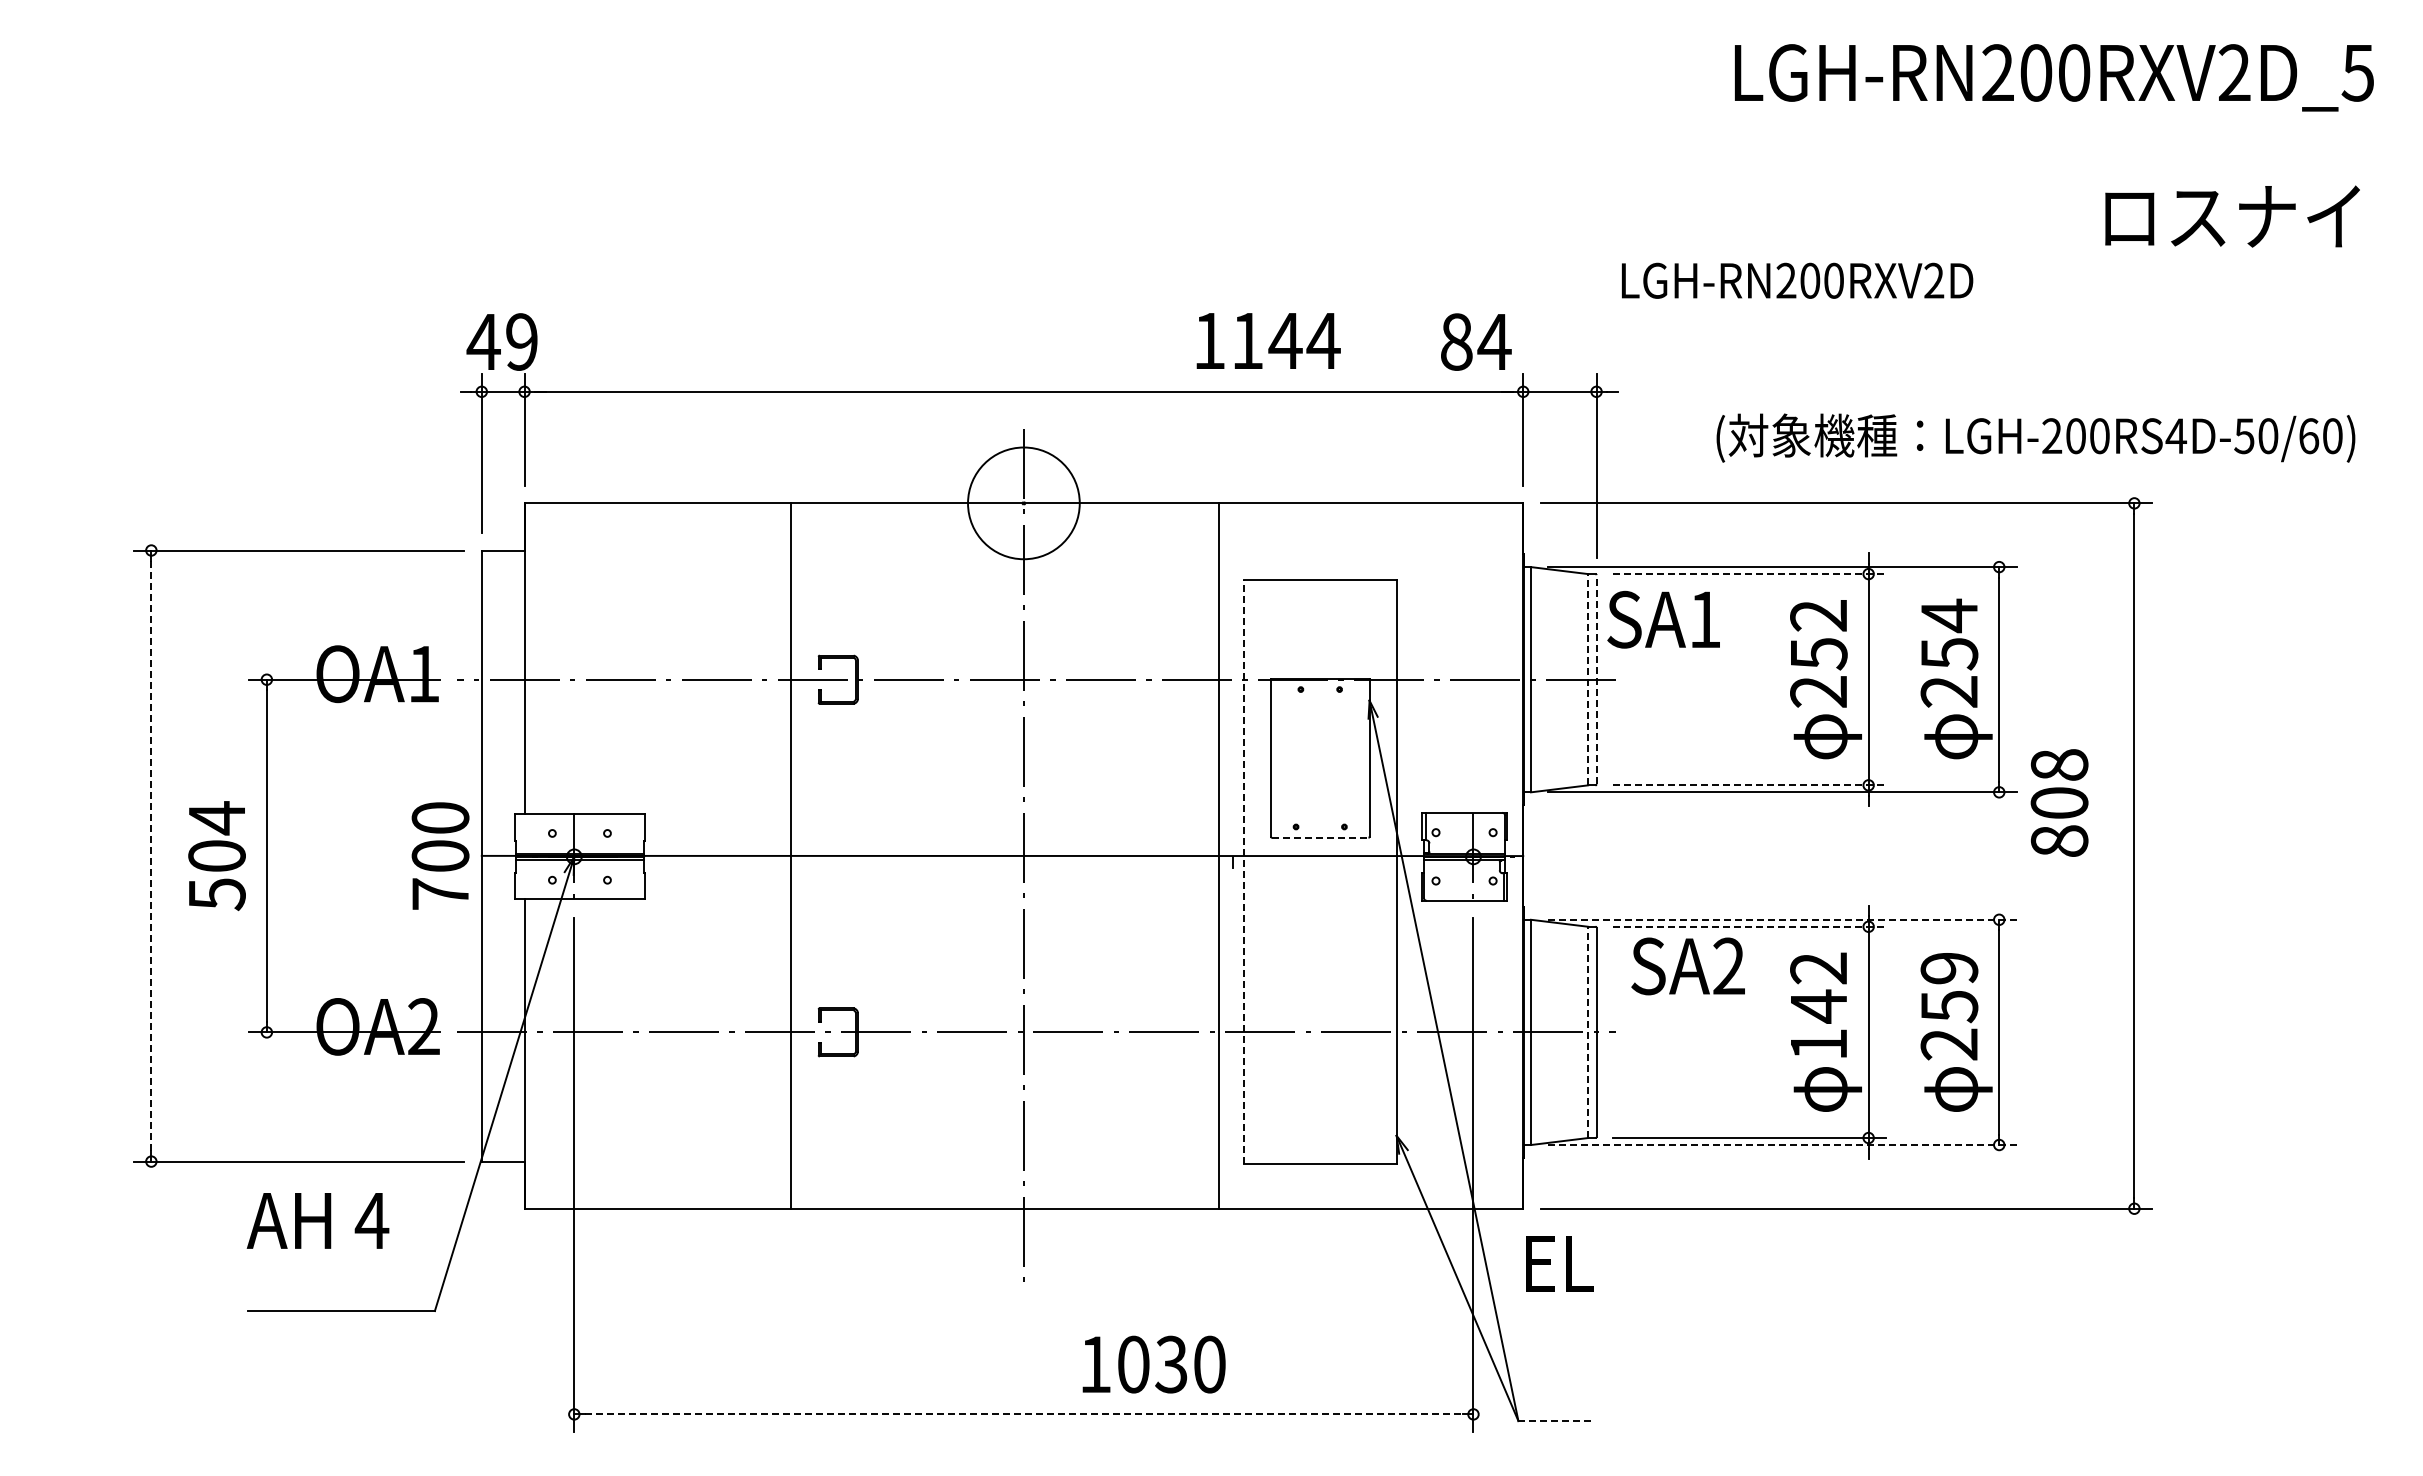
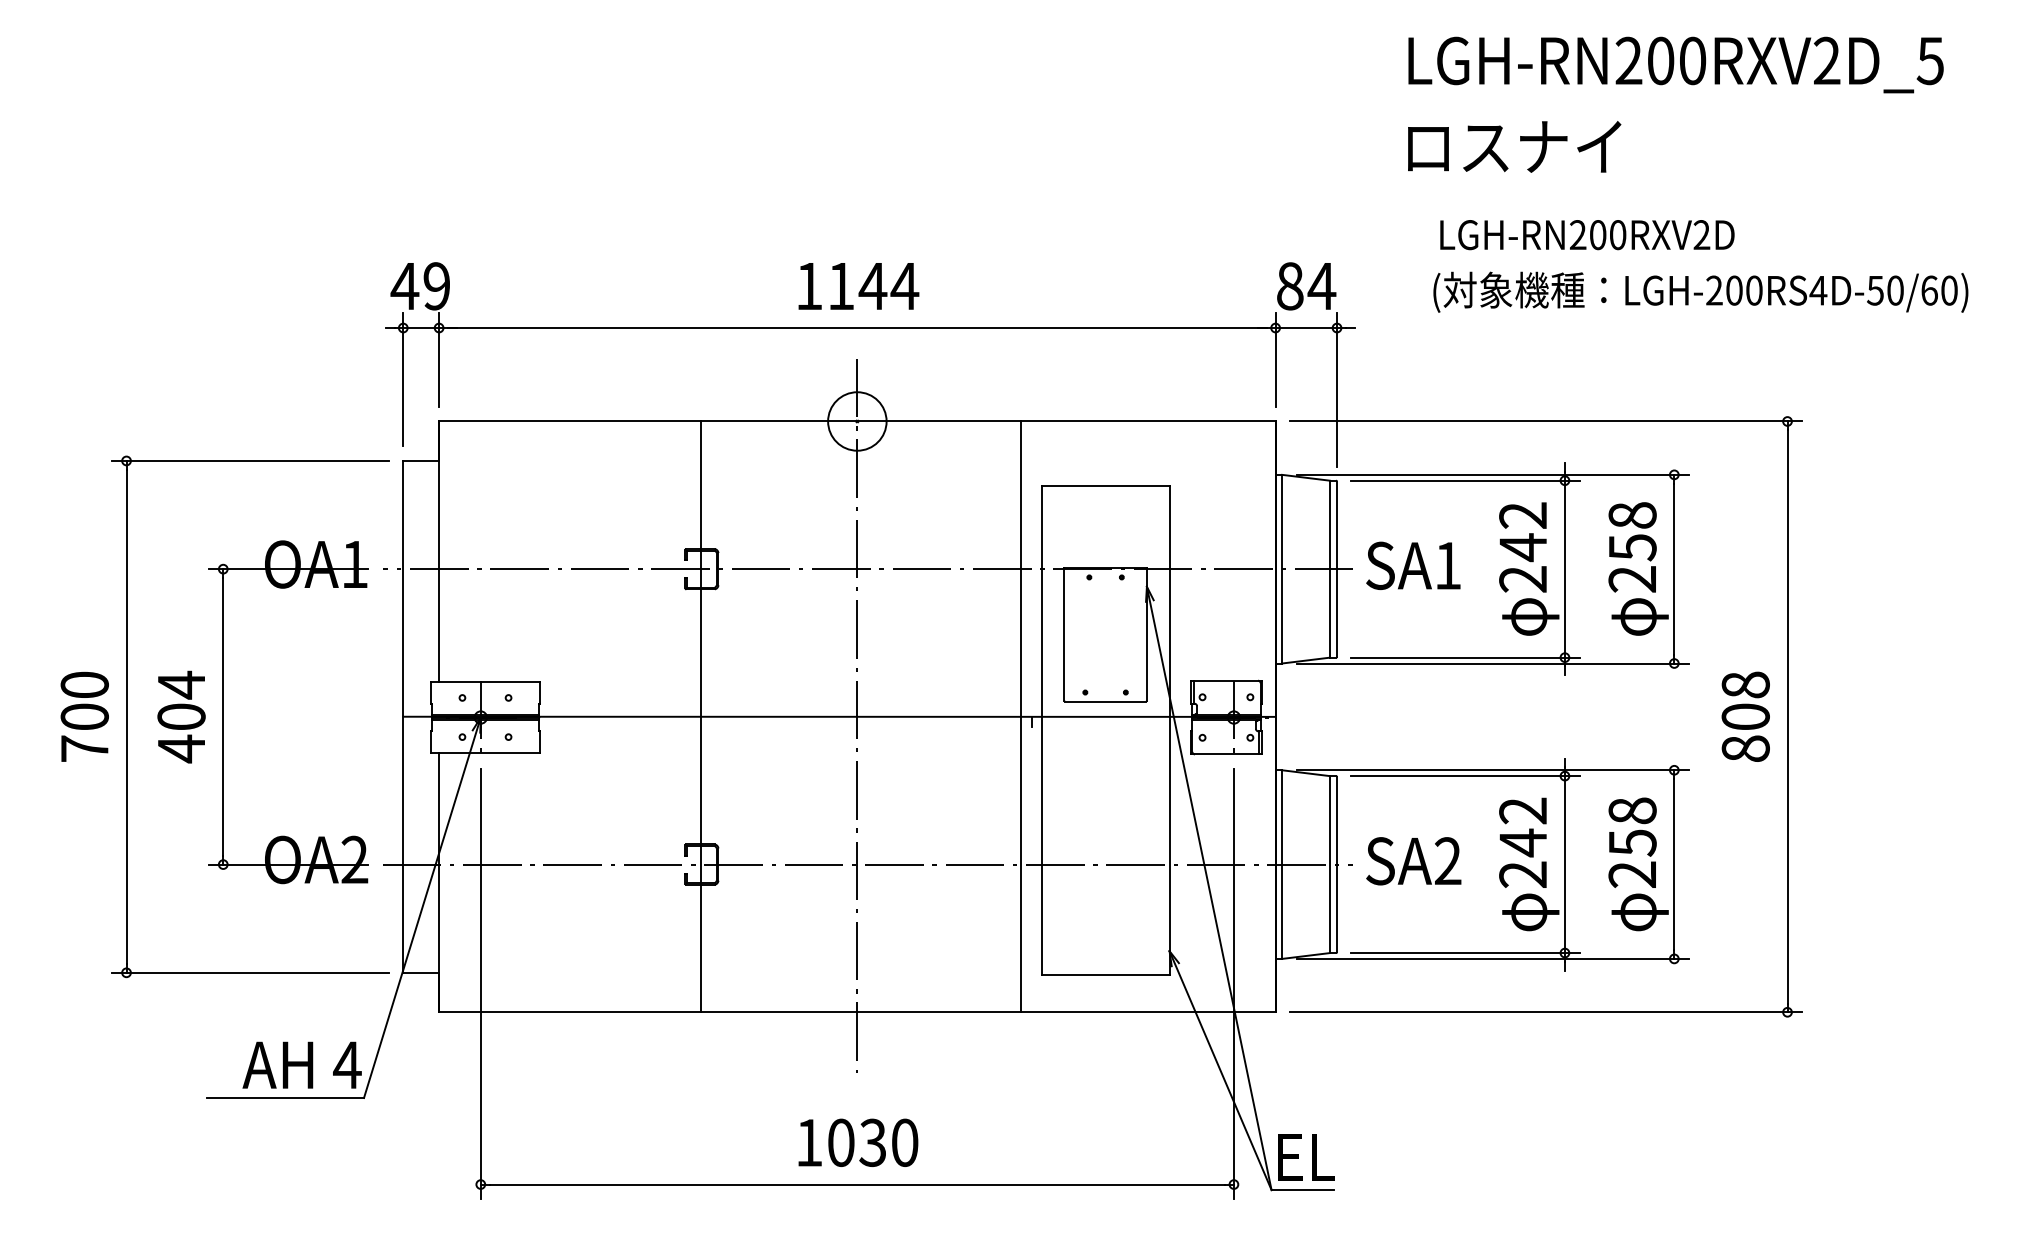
text: (2054, 77) -> (1676, 64), moved
text: (2232, 216) -> (1514, 146), moved
text: (1797, 280) -> (1587, 234), moved
text: (1268, 340) -> (858, 285), moved
text: (1476, 341) -> (1306, 285), moved
text: (2035, 437) -> (1700, 291), moved
circle: (1023, 503) -> (857, 421), size x0.62
line: (1749, 574) -> (1465, 481), dashed -> solid
text: (1949, 615) -> (1632, 515), 254 -> 258
text: (1663, 619) -> (1413, 565), moved
text: (1819, 653) -> (1523, 547), 252 -> 242
line: (1588, 679) -> (1330, 569), dashed -> solid
line: (1596, 679) -> (1336, 569), dashed -> solid
line: (1749, 785) -> (1465, 657), dashed -> solid
text: (2059, 802) -> (1745, 716), moved
line: (1320, 837) -> (1105, 701), dashed -> solid
line: (151, 855) -> (126, 716), dashed -> solid
text: (440, 855) -> (84, 716), moved
line: (791, 855) -> (701, 716), moved
line: (1243, 871) -> (1041, 729), dashed -> solid
text: (217, 894) -> (181, 749), 504 -> 404
line: (1783, 919) -> (1493, 770), dashed -> solid
line: (1749, 926) -> (1465, 775), dashed -> solid
text: (1687, 966) -> (1413, 861), moved
text: (1949, 968) -> (1632, 811), 259 -> 258
line: (1588, 1032) -> (1330, 864), dashed -> solid
text: (1818, 1044) -> (1522, 874), 142 -> 242
line: (1783, 1145) -> (1493, 959), dashed -> solid
text: (317, 1220) -> (301, 1064), moved
text: (1559, 1263) -> (1305, 1156), moved
text: (1153, 1364) -> (857, 1142), moved
line: (1024, 1414) -> (857, 1184), dashed -> solid
line: (1556, 1421) -> (1303, 1190), dashed -> solid

